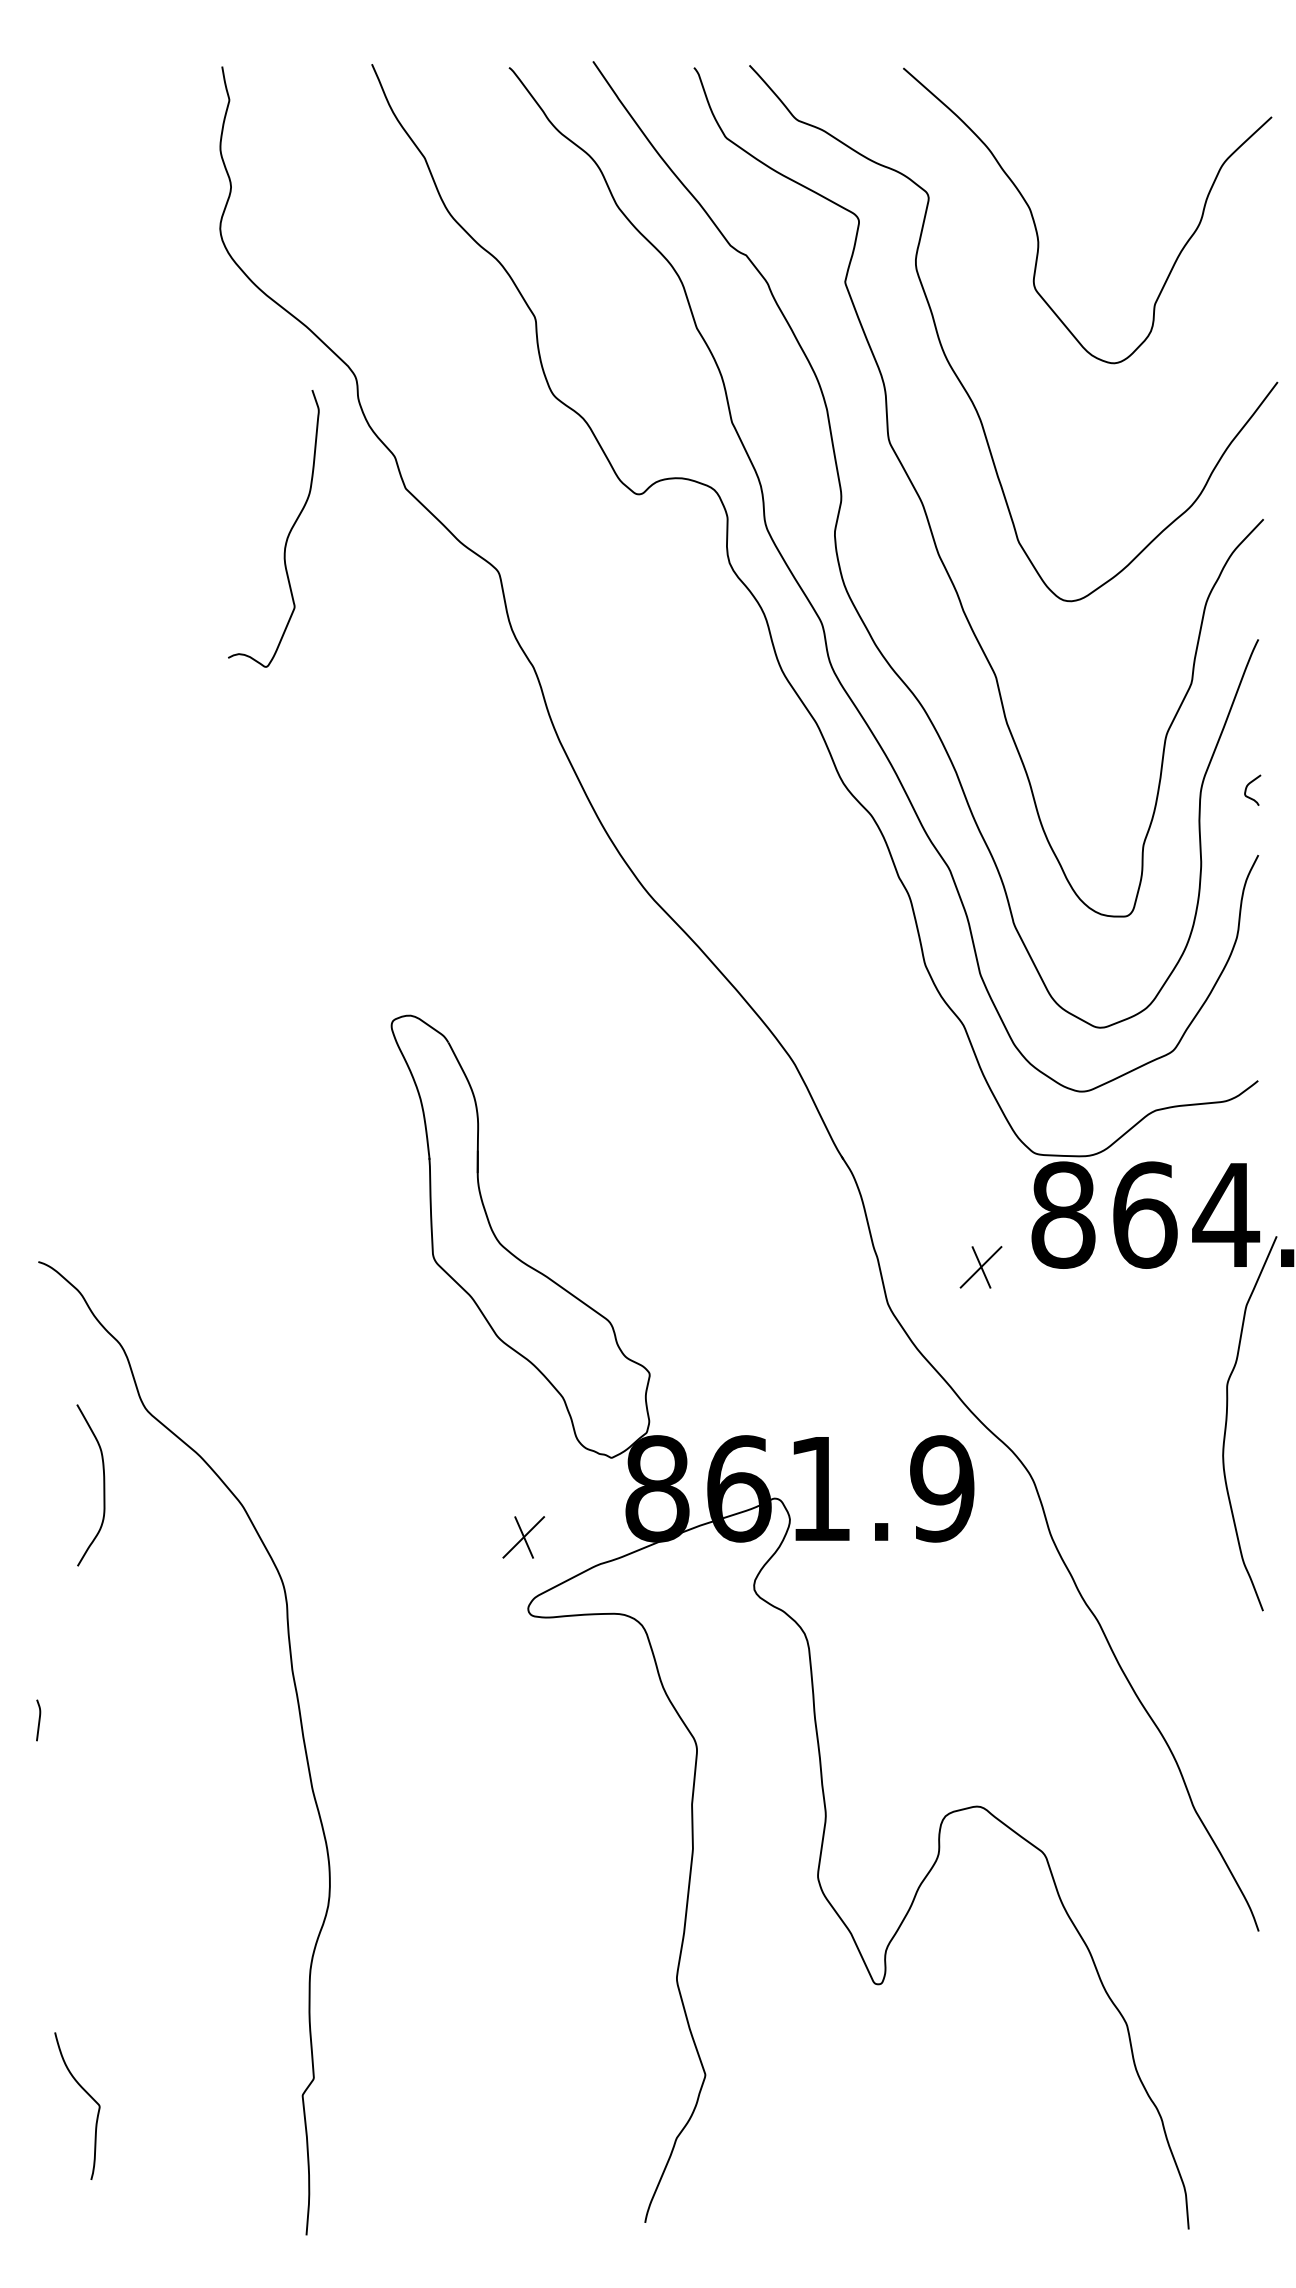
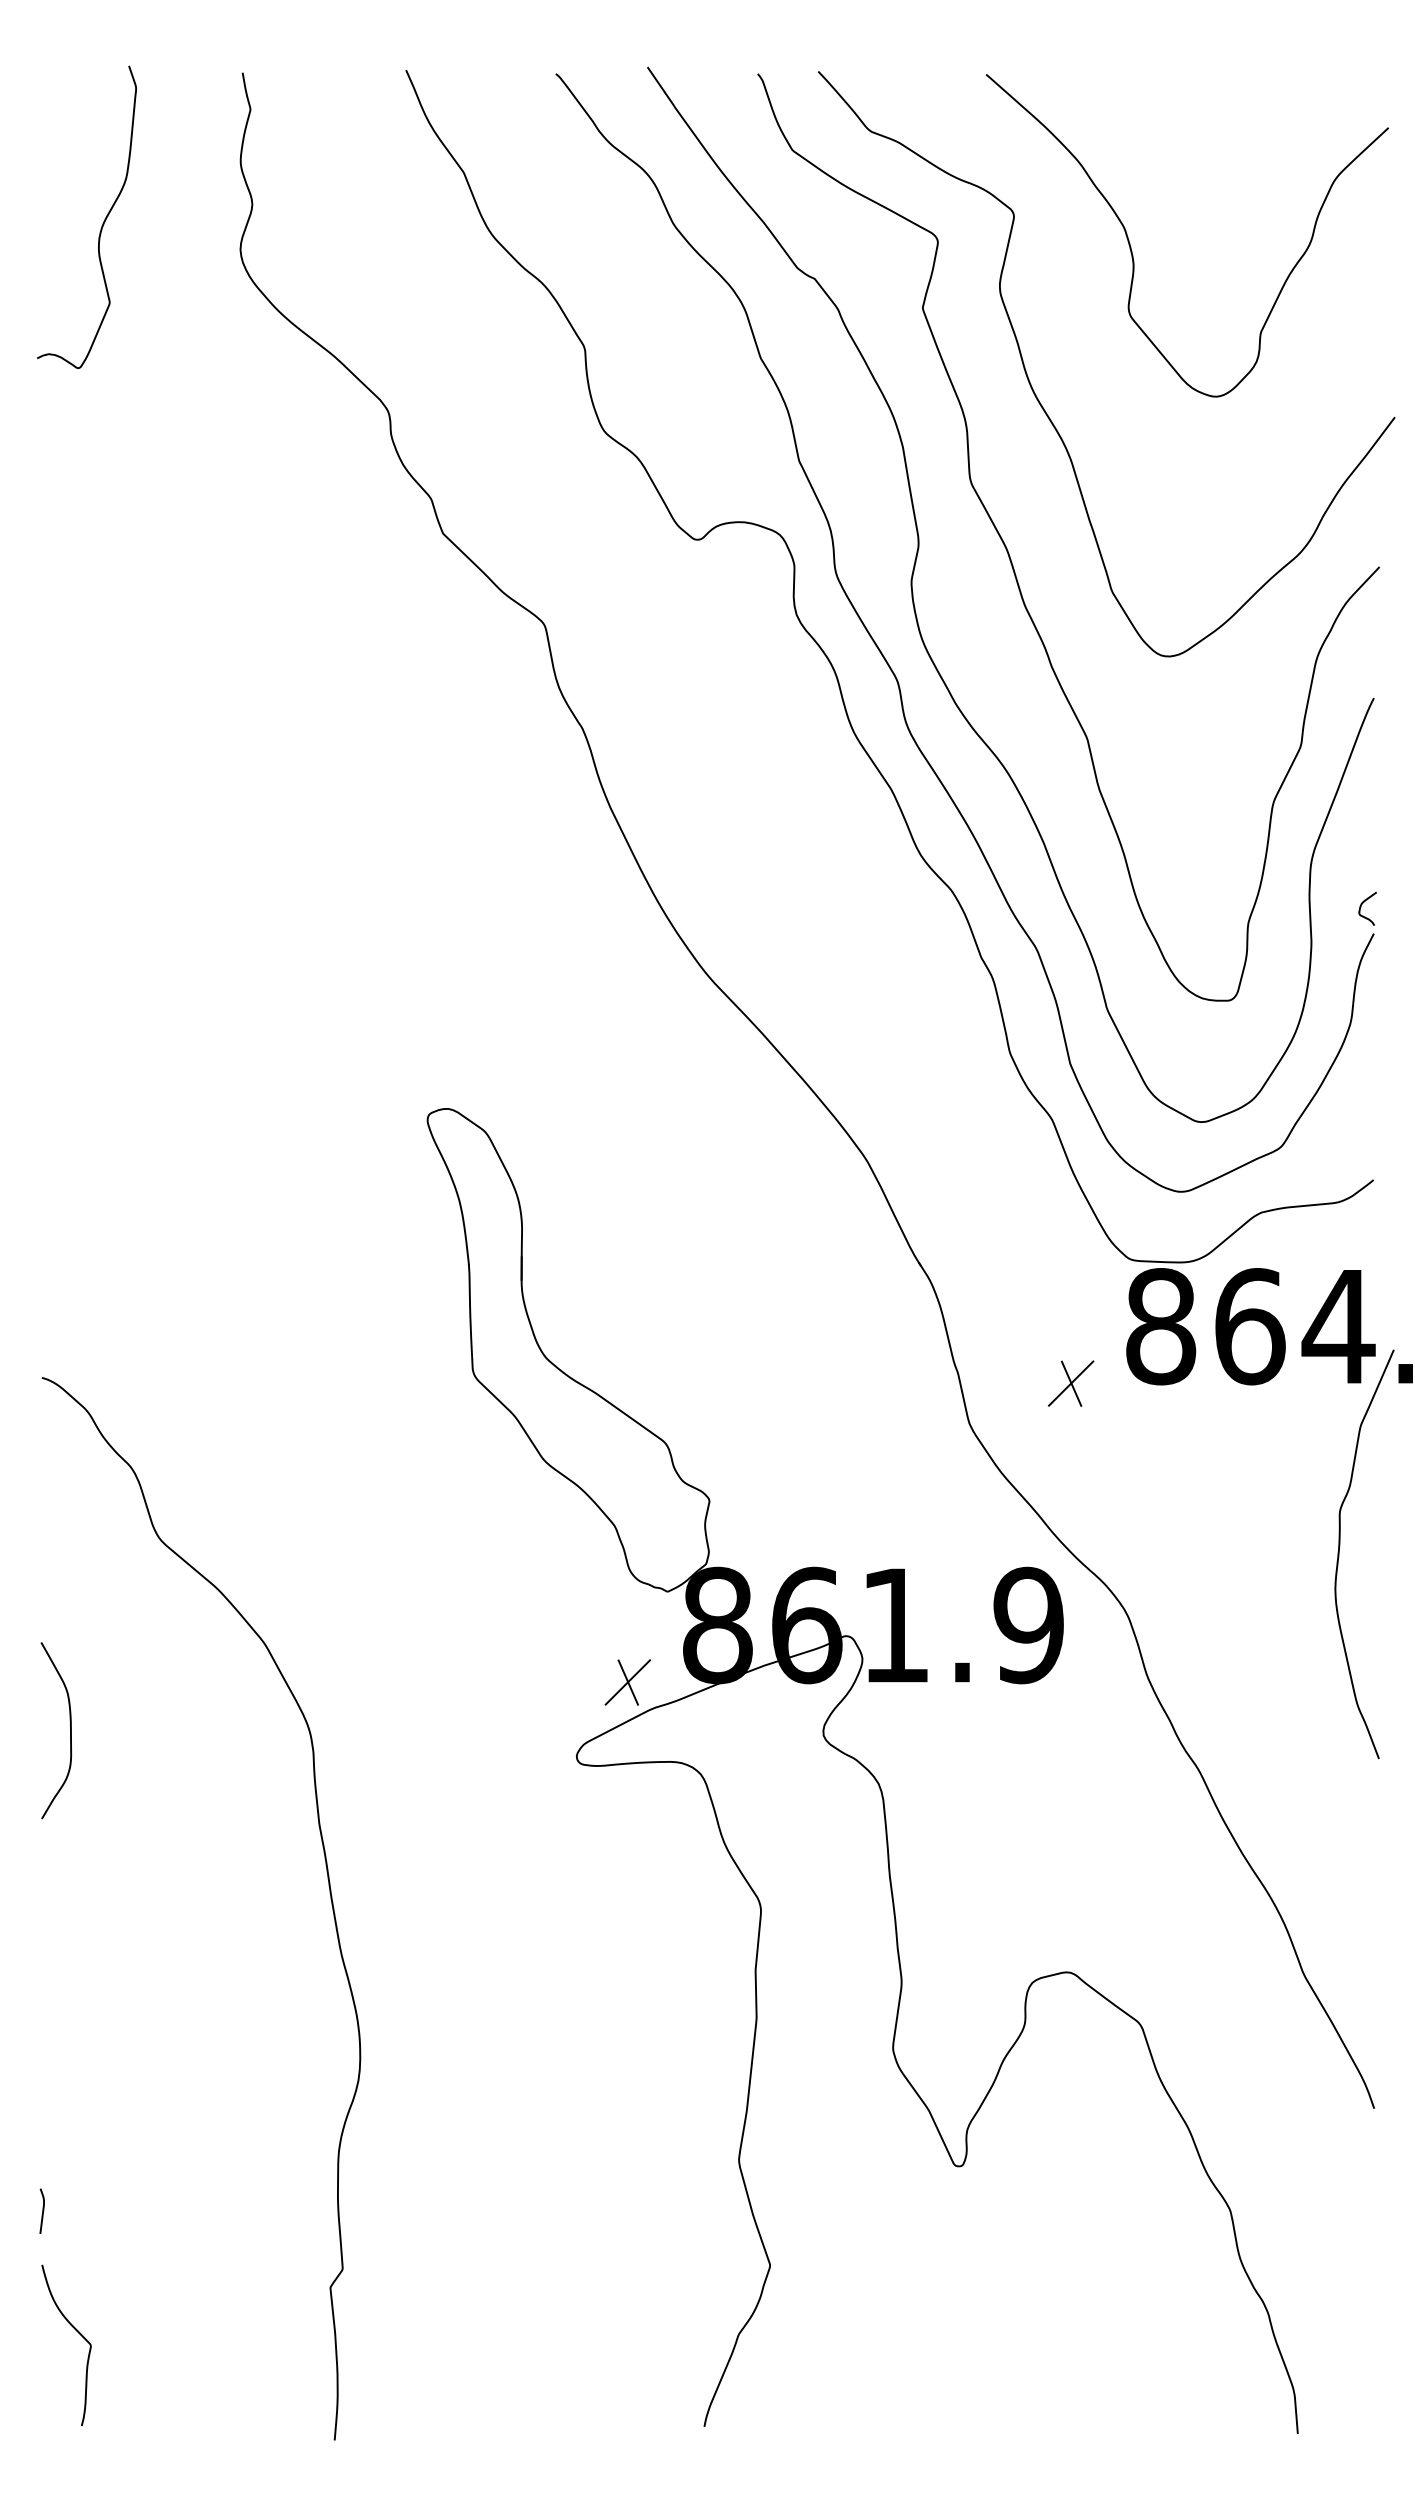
curve: (288, 534) -> (102, 223), moved
curve: (1247, 789) -> (1361, 907), moved
curve: (103, 1485) -> (70, 1730), moved
part: (523, 1537) -> (627, 1682), moved
curve: (38, 1719) -> (42, 2210), moved
curve: (88, 2095) -> (78, 2333), moved

